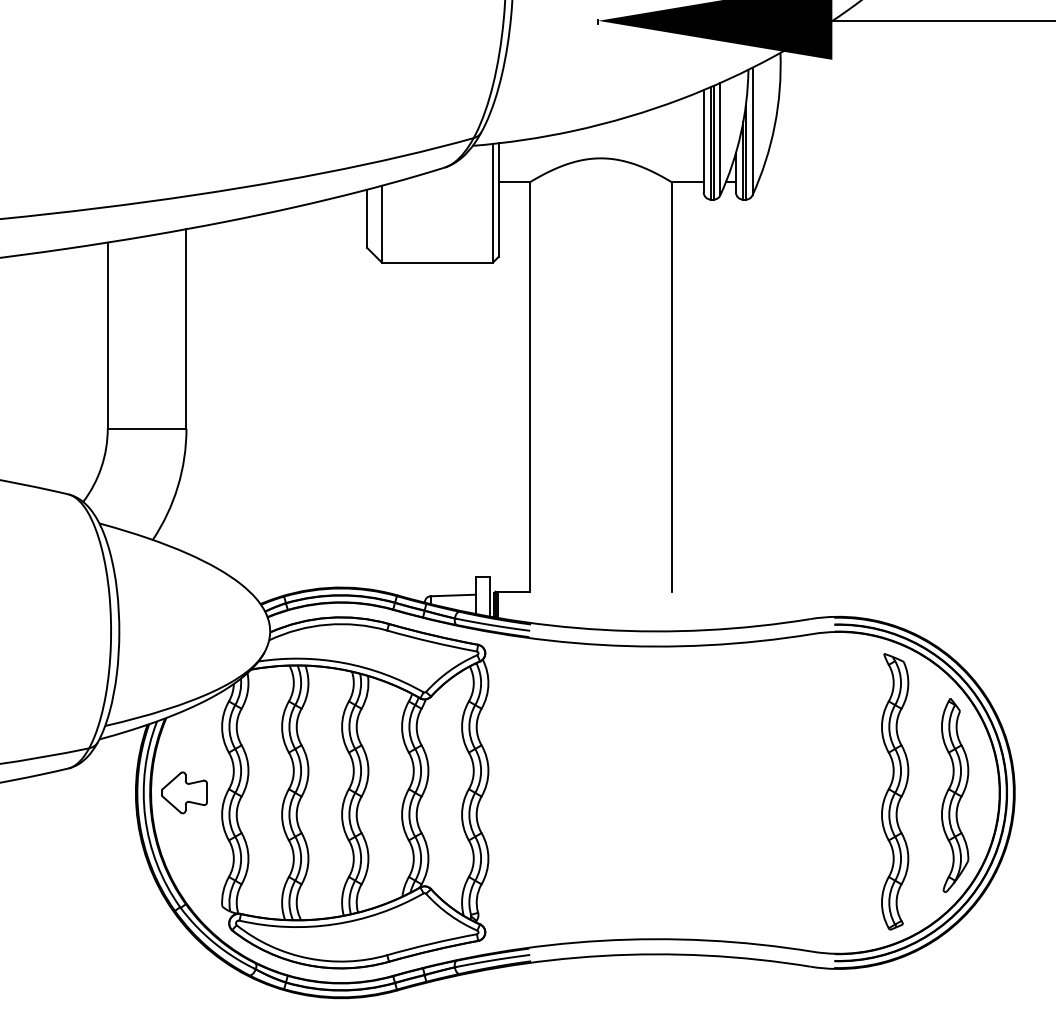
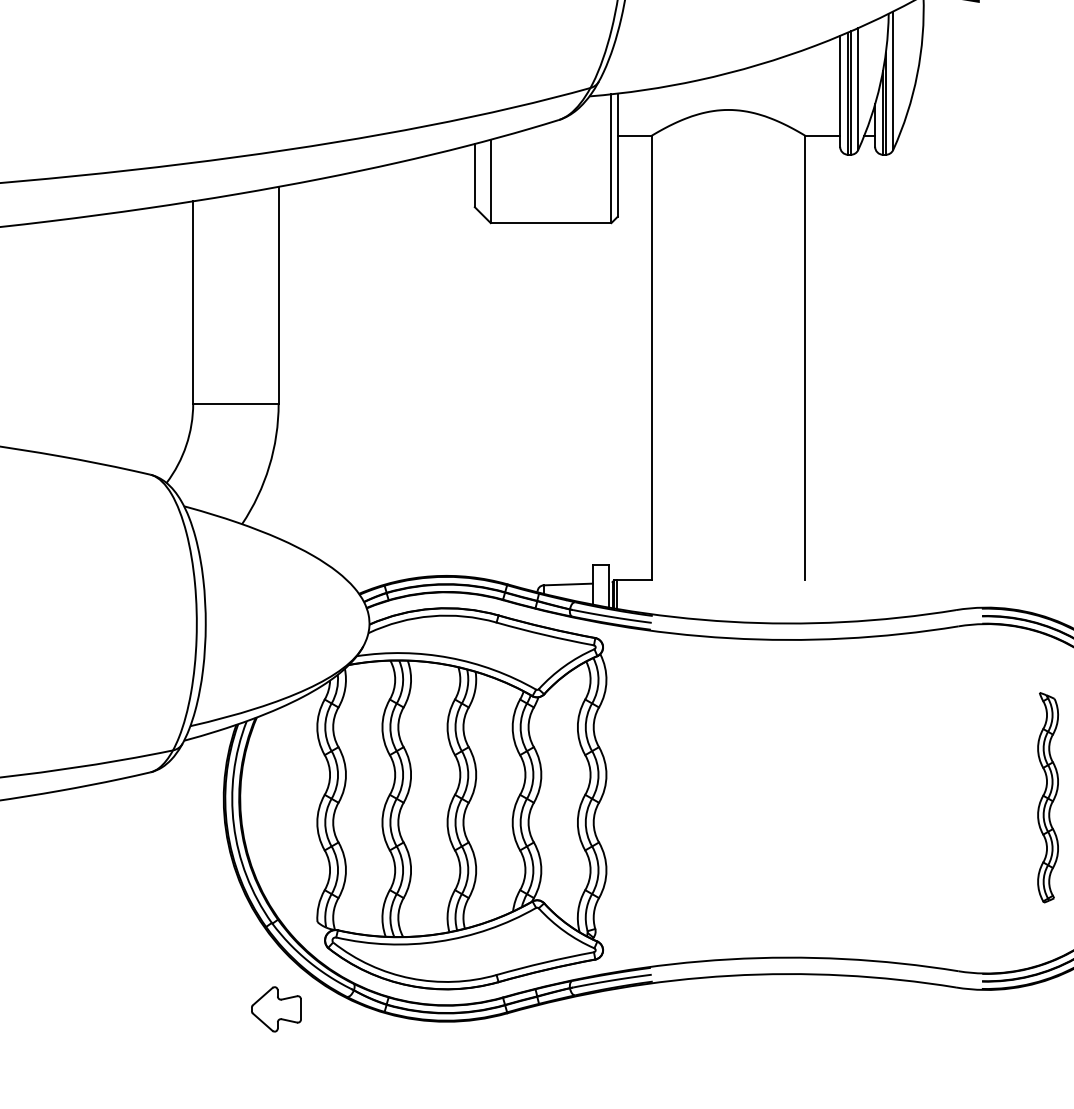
part: (895, 791) -> (1048, 797), size x0.7
part: (184, 792) -> (276, 1008), moved

